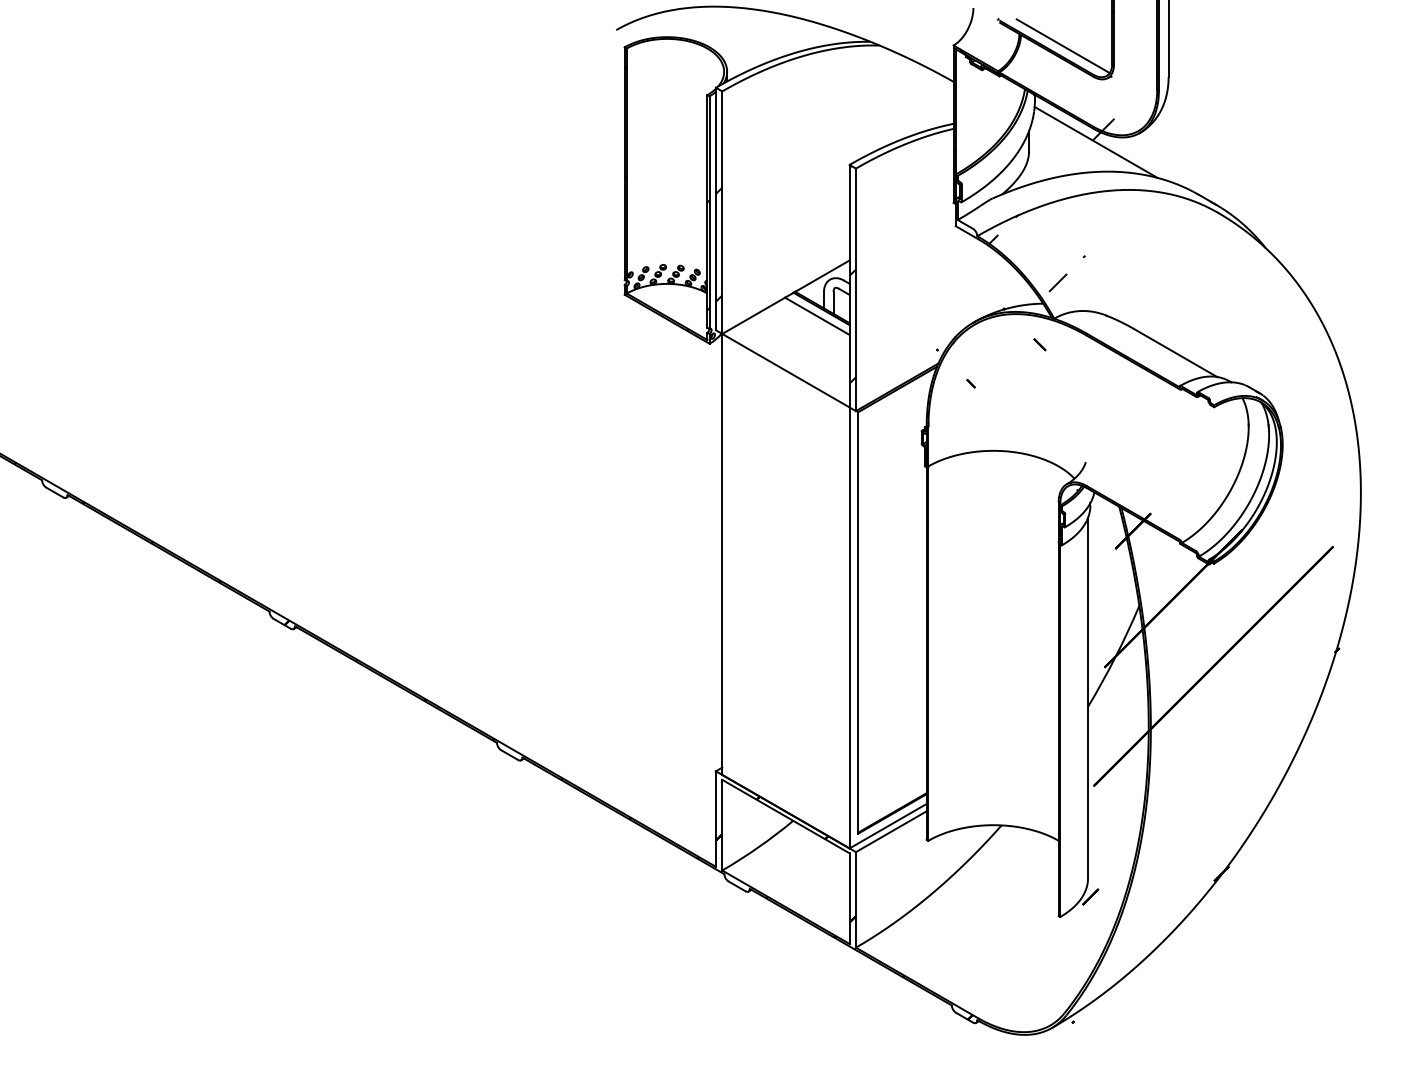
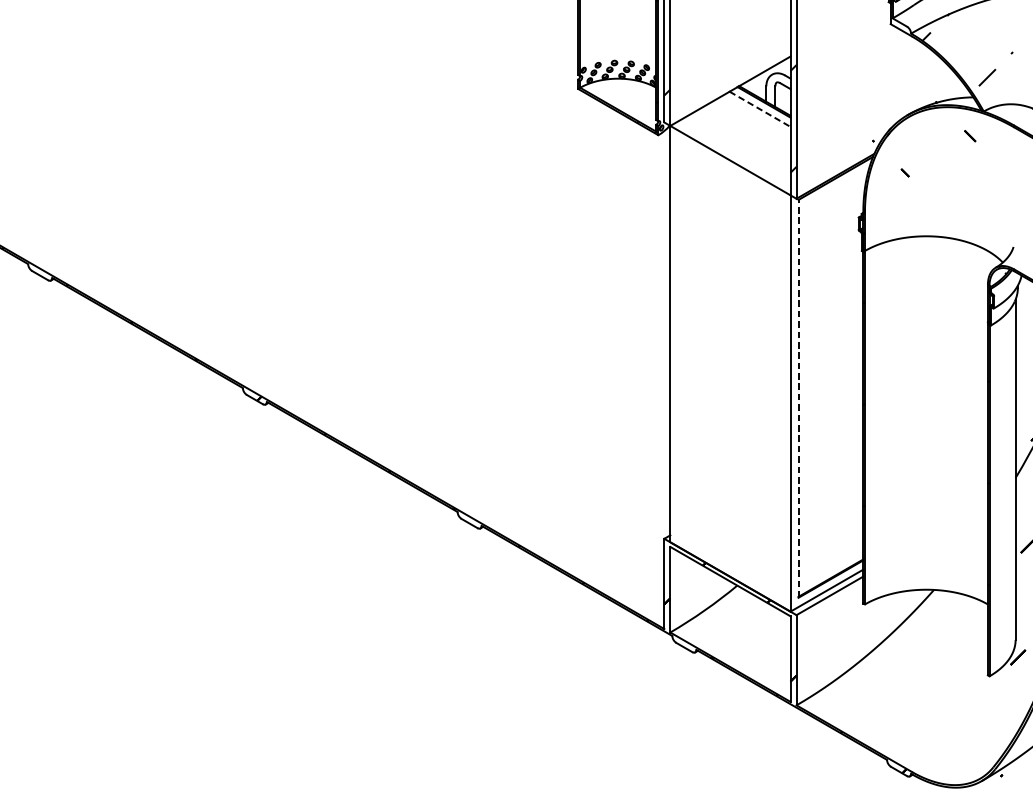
line: (817, 316) -> (760, 109), solid -> dashed
line: (858, 623) -> (798, 399), solid -> dashed

